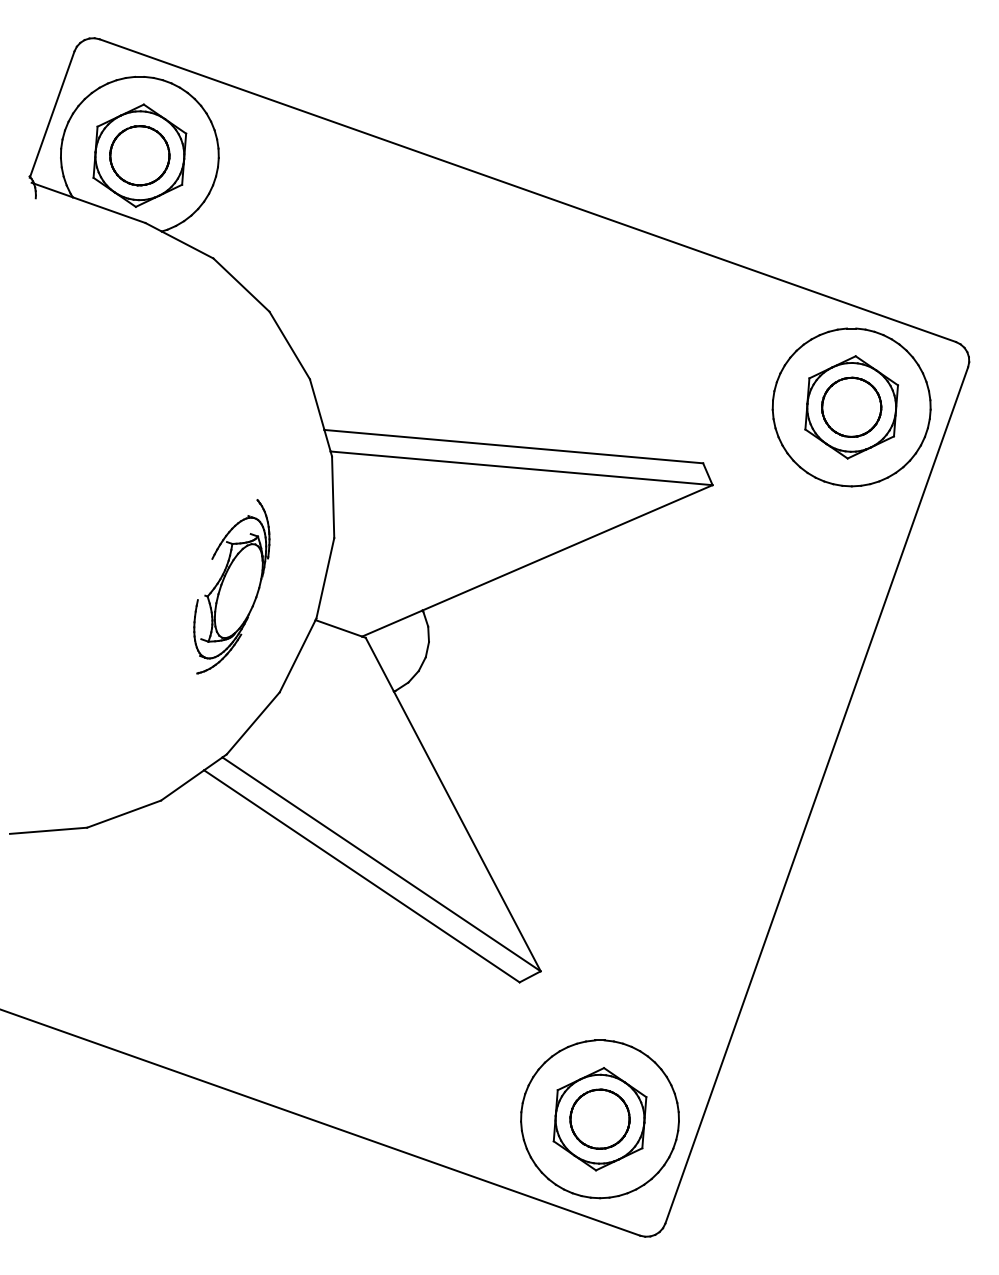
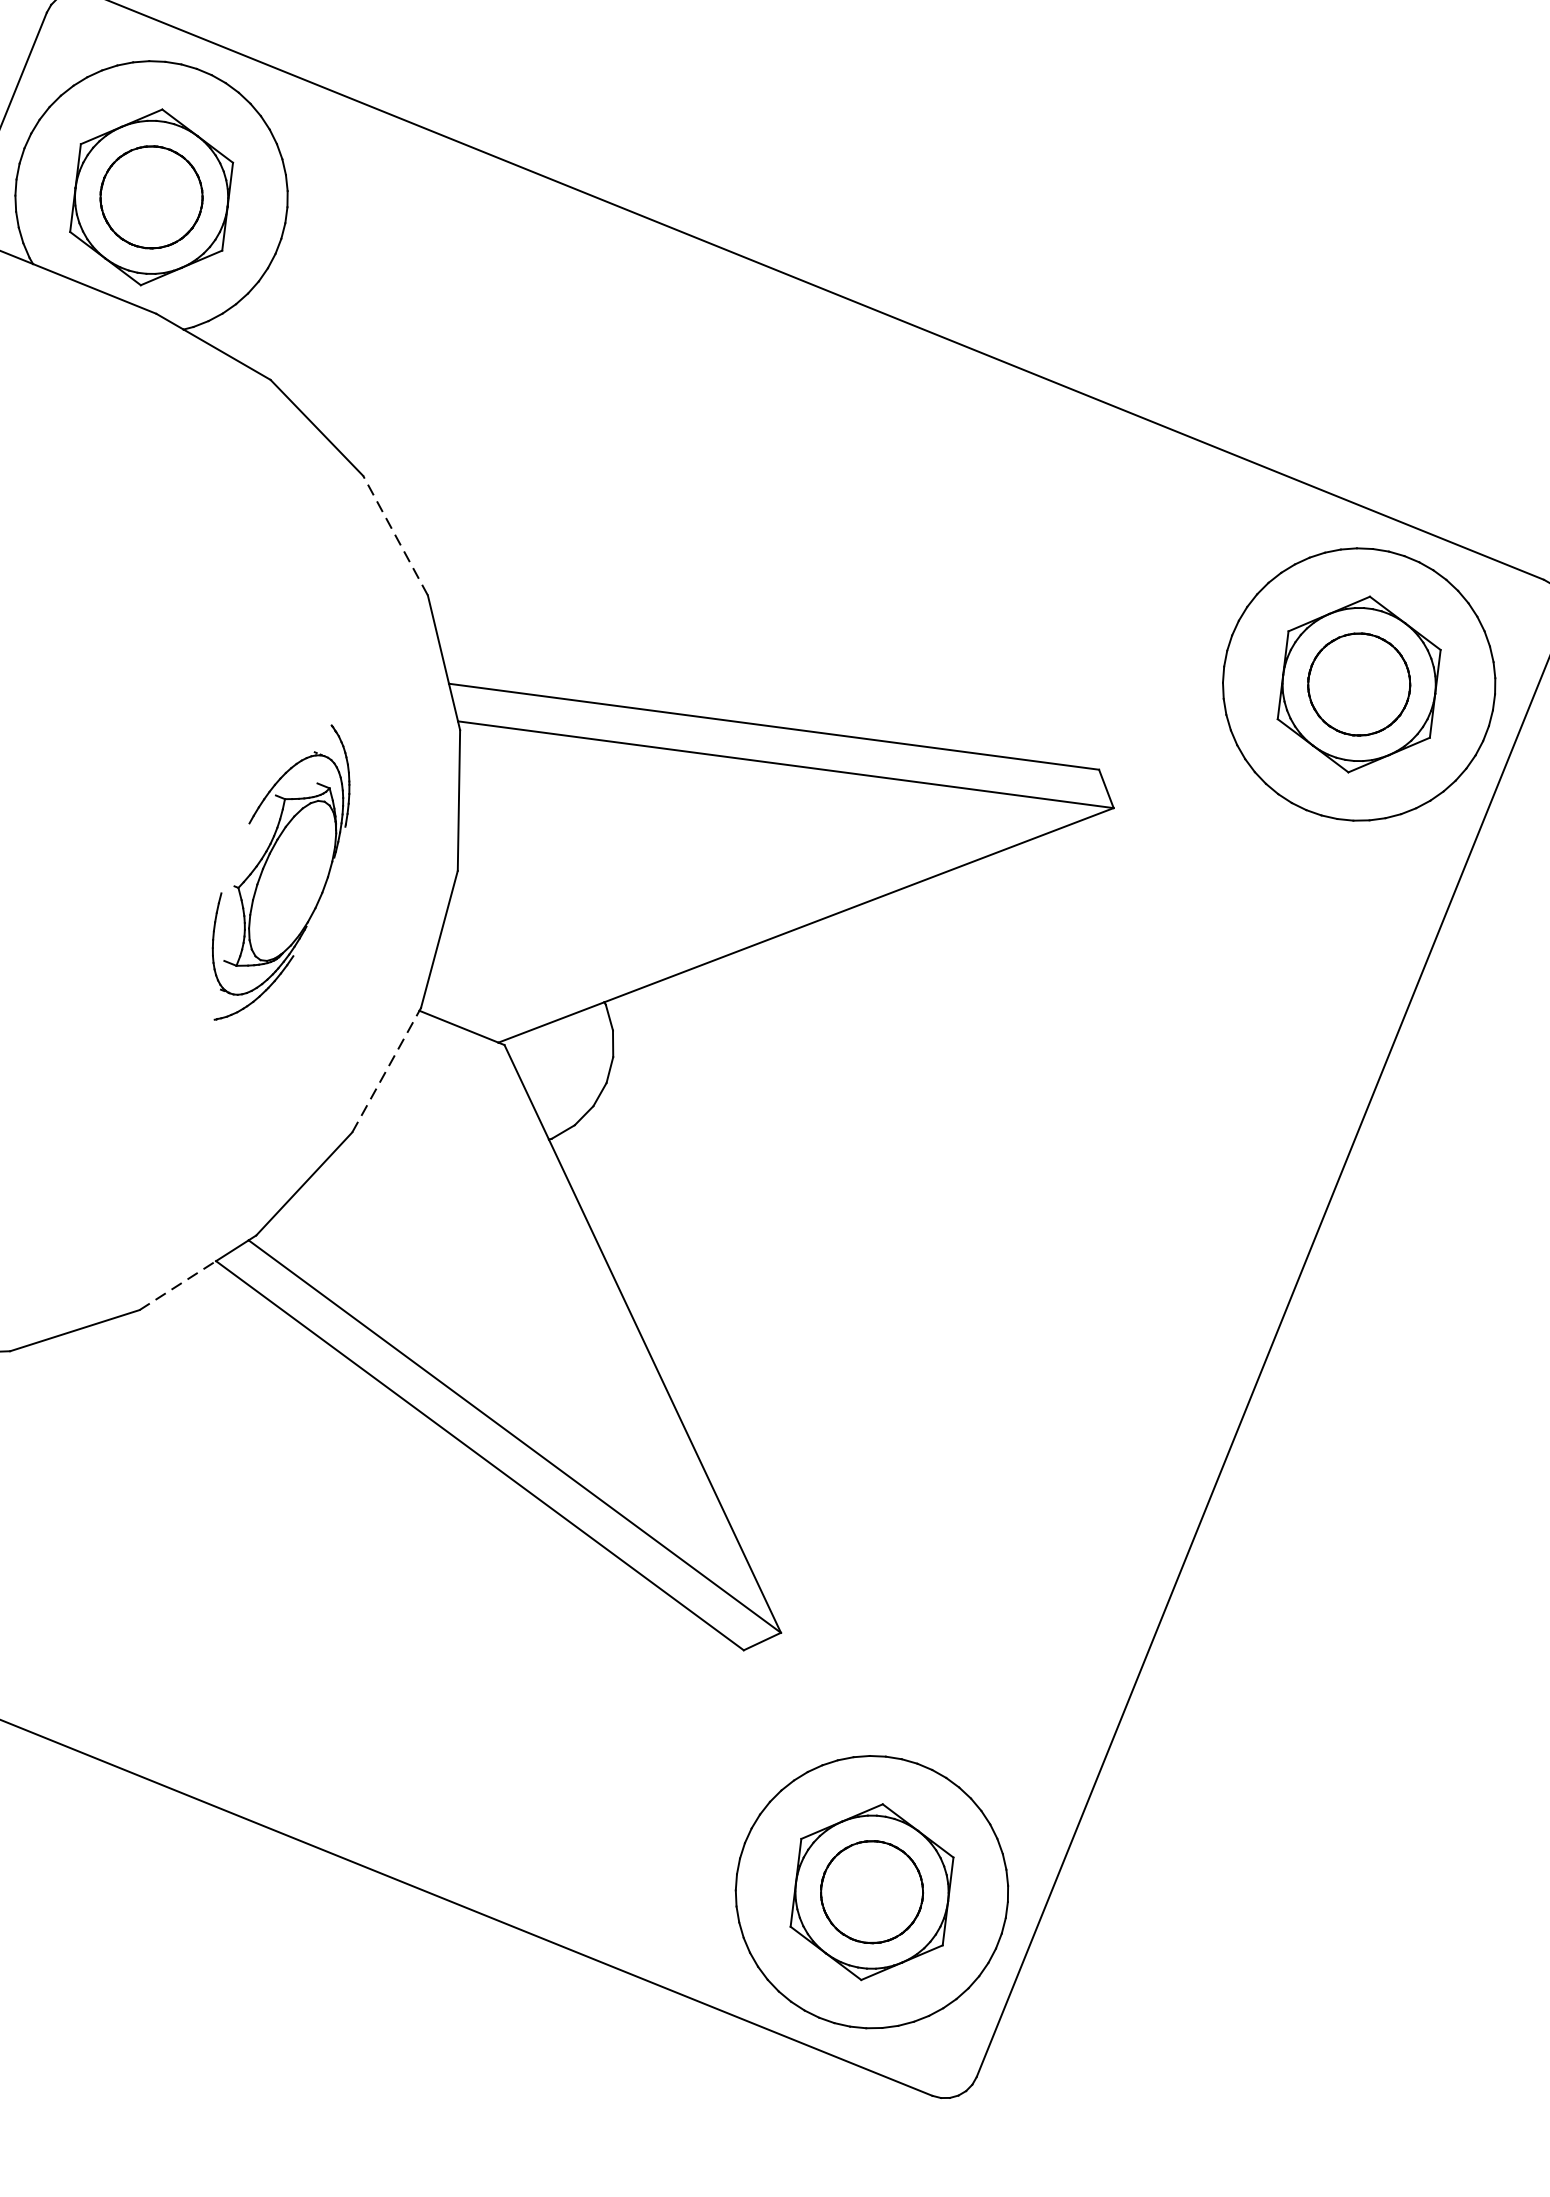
line: (289, 345) -> (395, 535), solid -> dashed
part: (231, 586) -> (280, 872), moved
line: (297, 655) -> (385, 1070), solid -> dashed
line: (183, 785) -> (179, 1285), solid -> dashed

